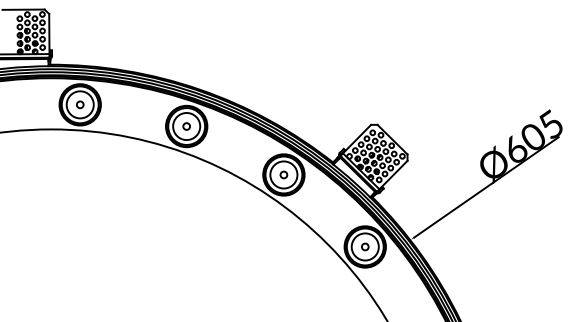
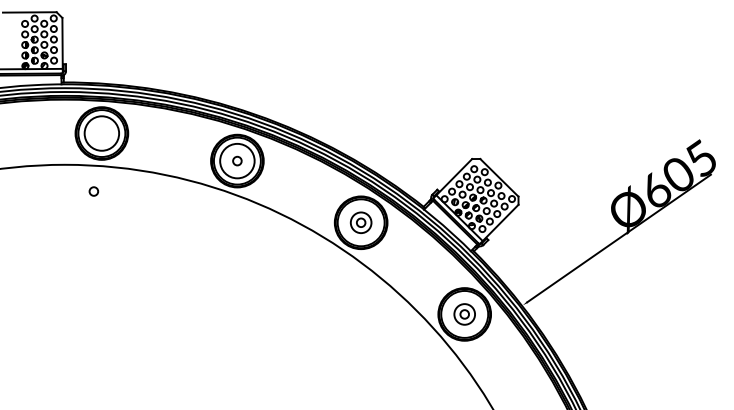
circle: (79, 104) -> (93, 191), moved
circle: (283, 174) -> (360, 222), size x0.6
circle: (365, 247) -> (464, 314), size x0.6

